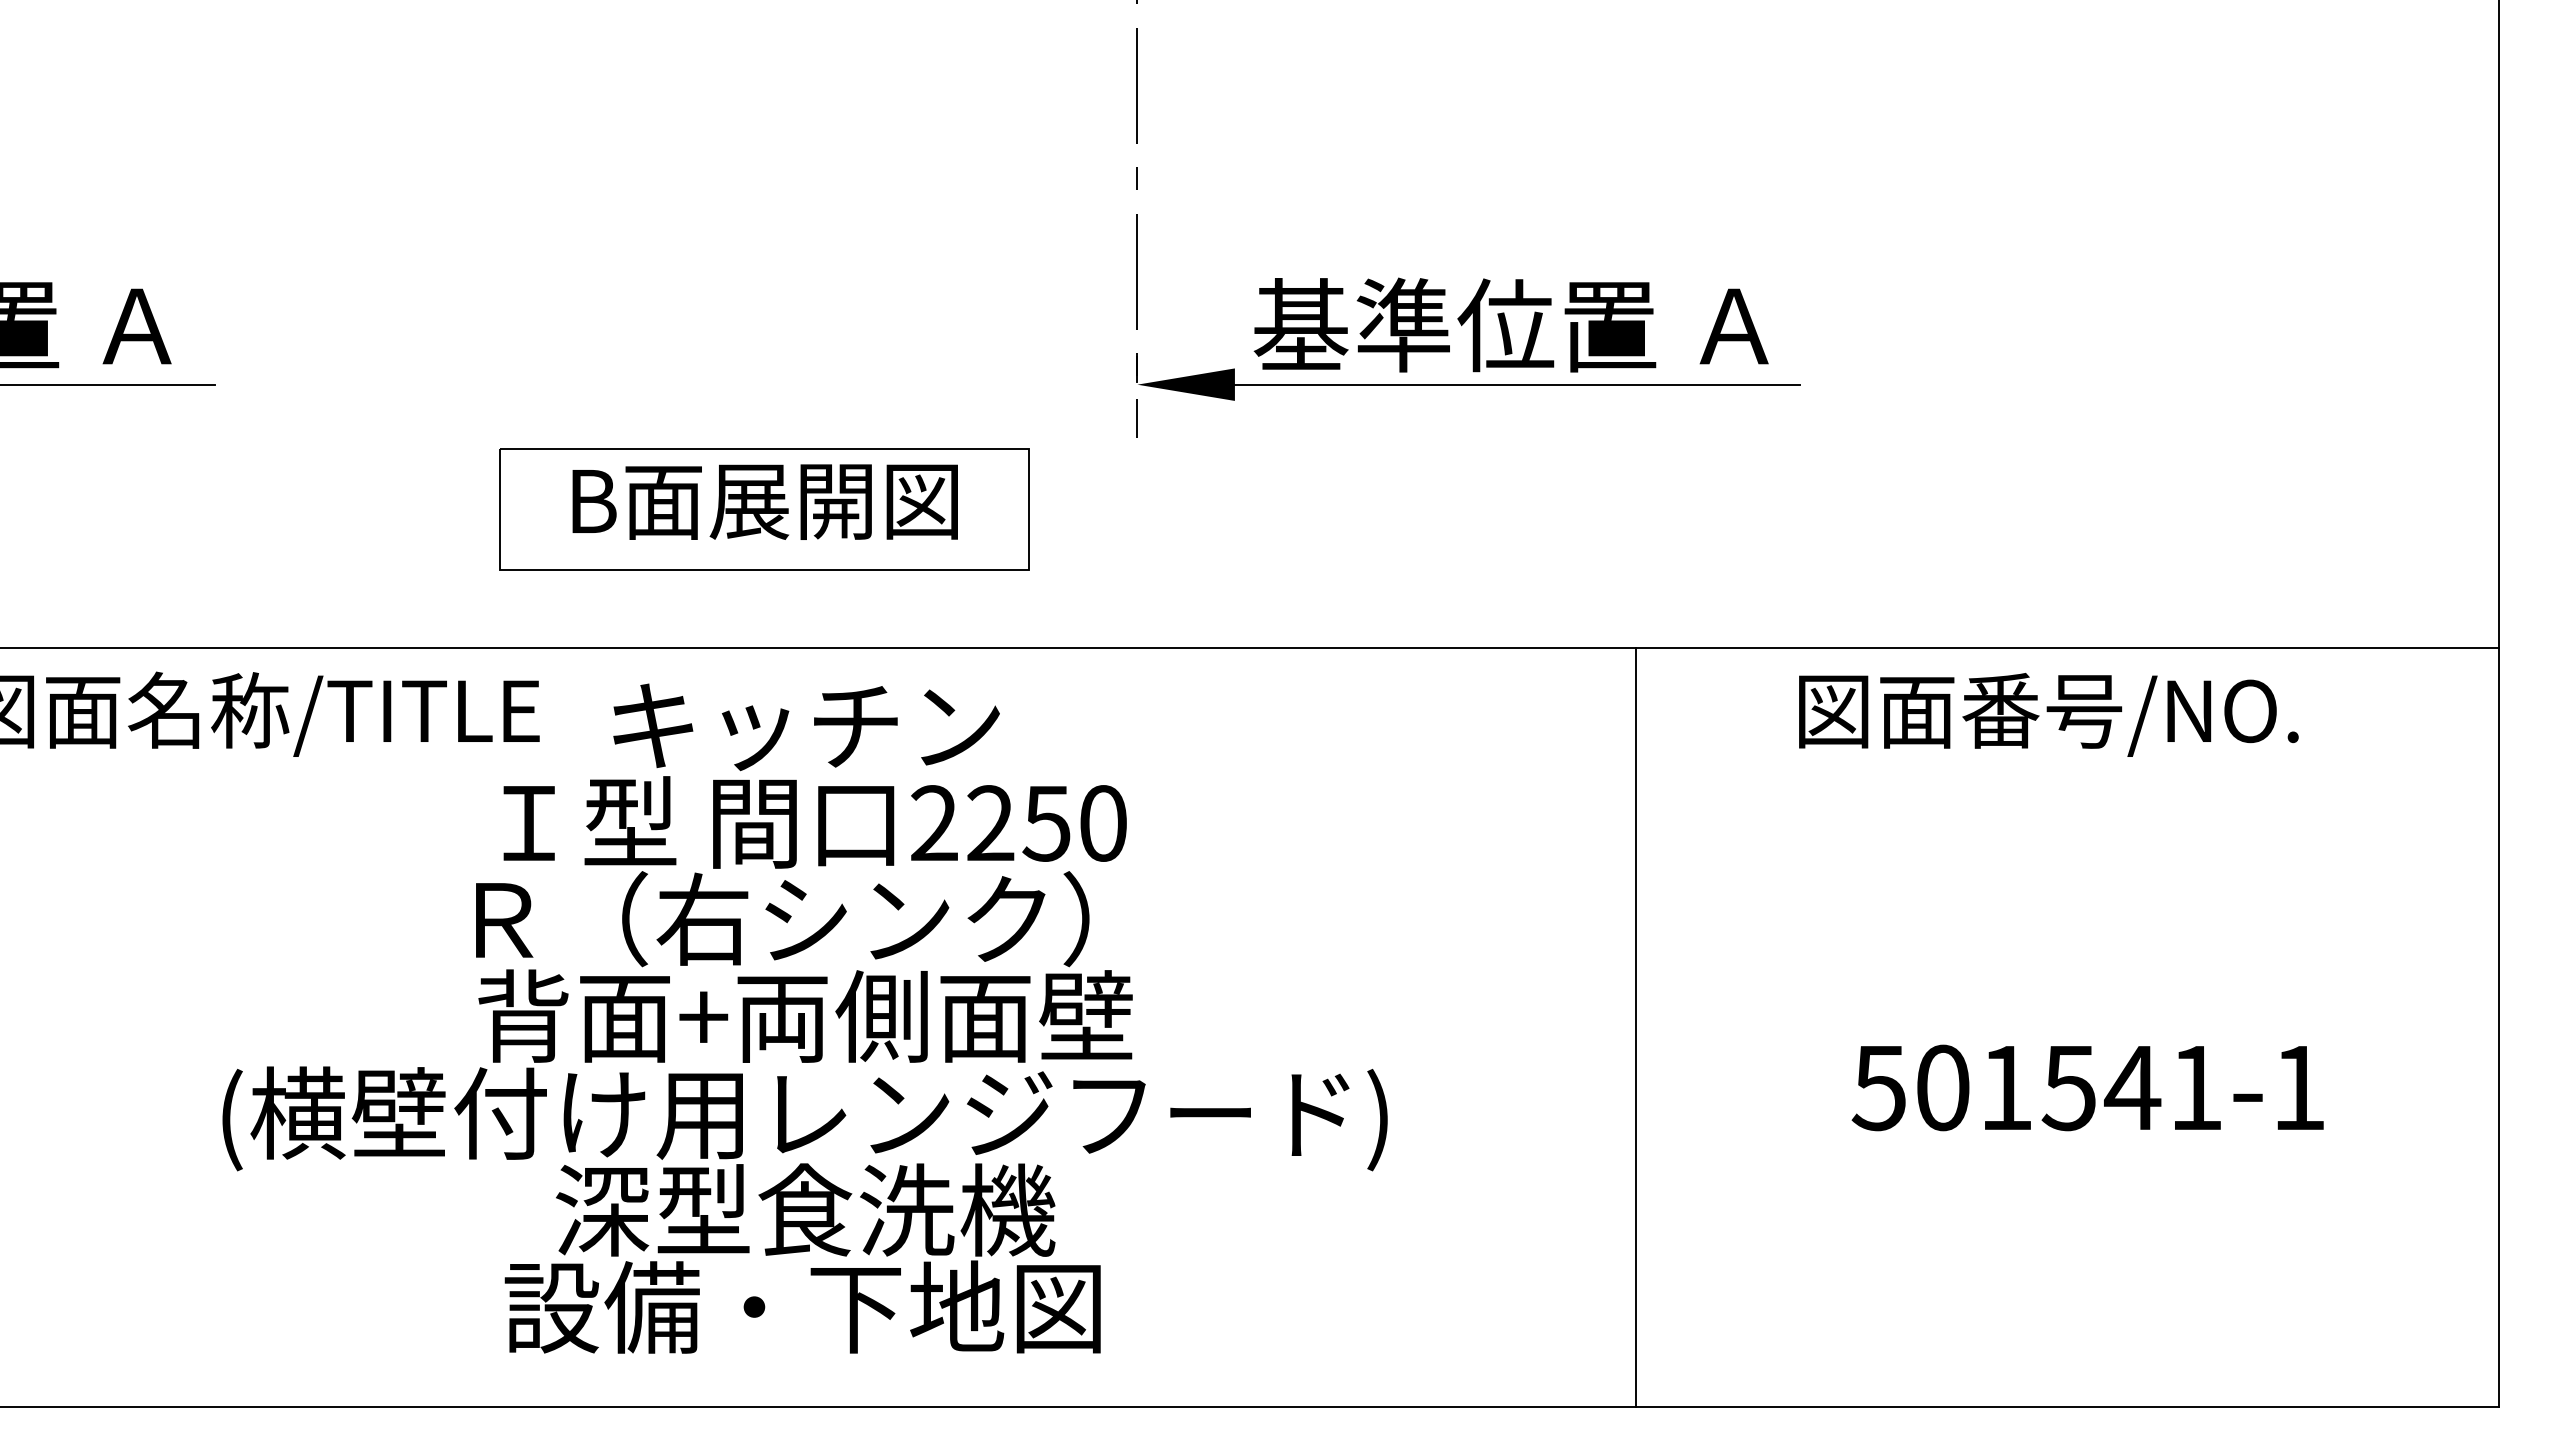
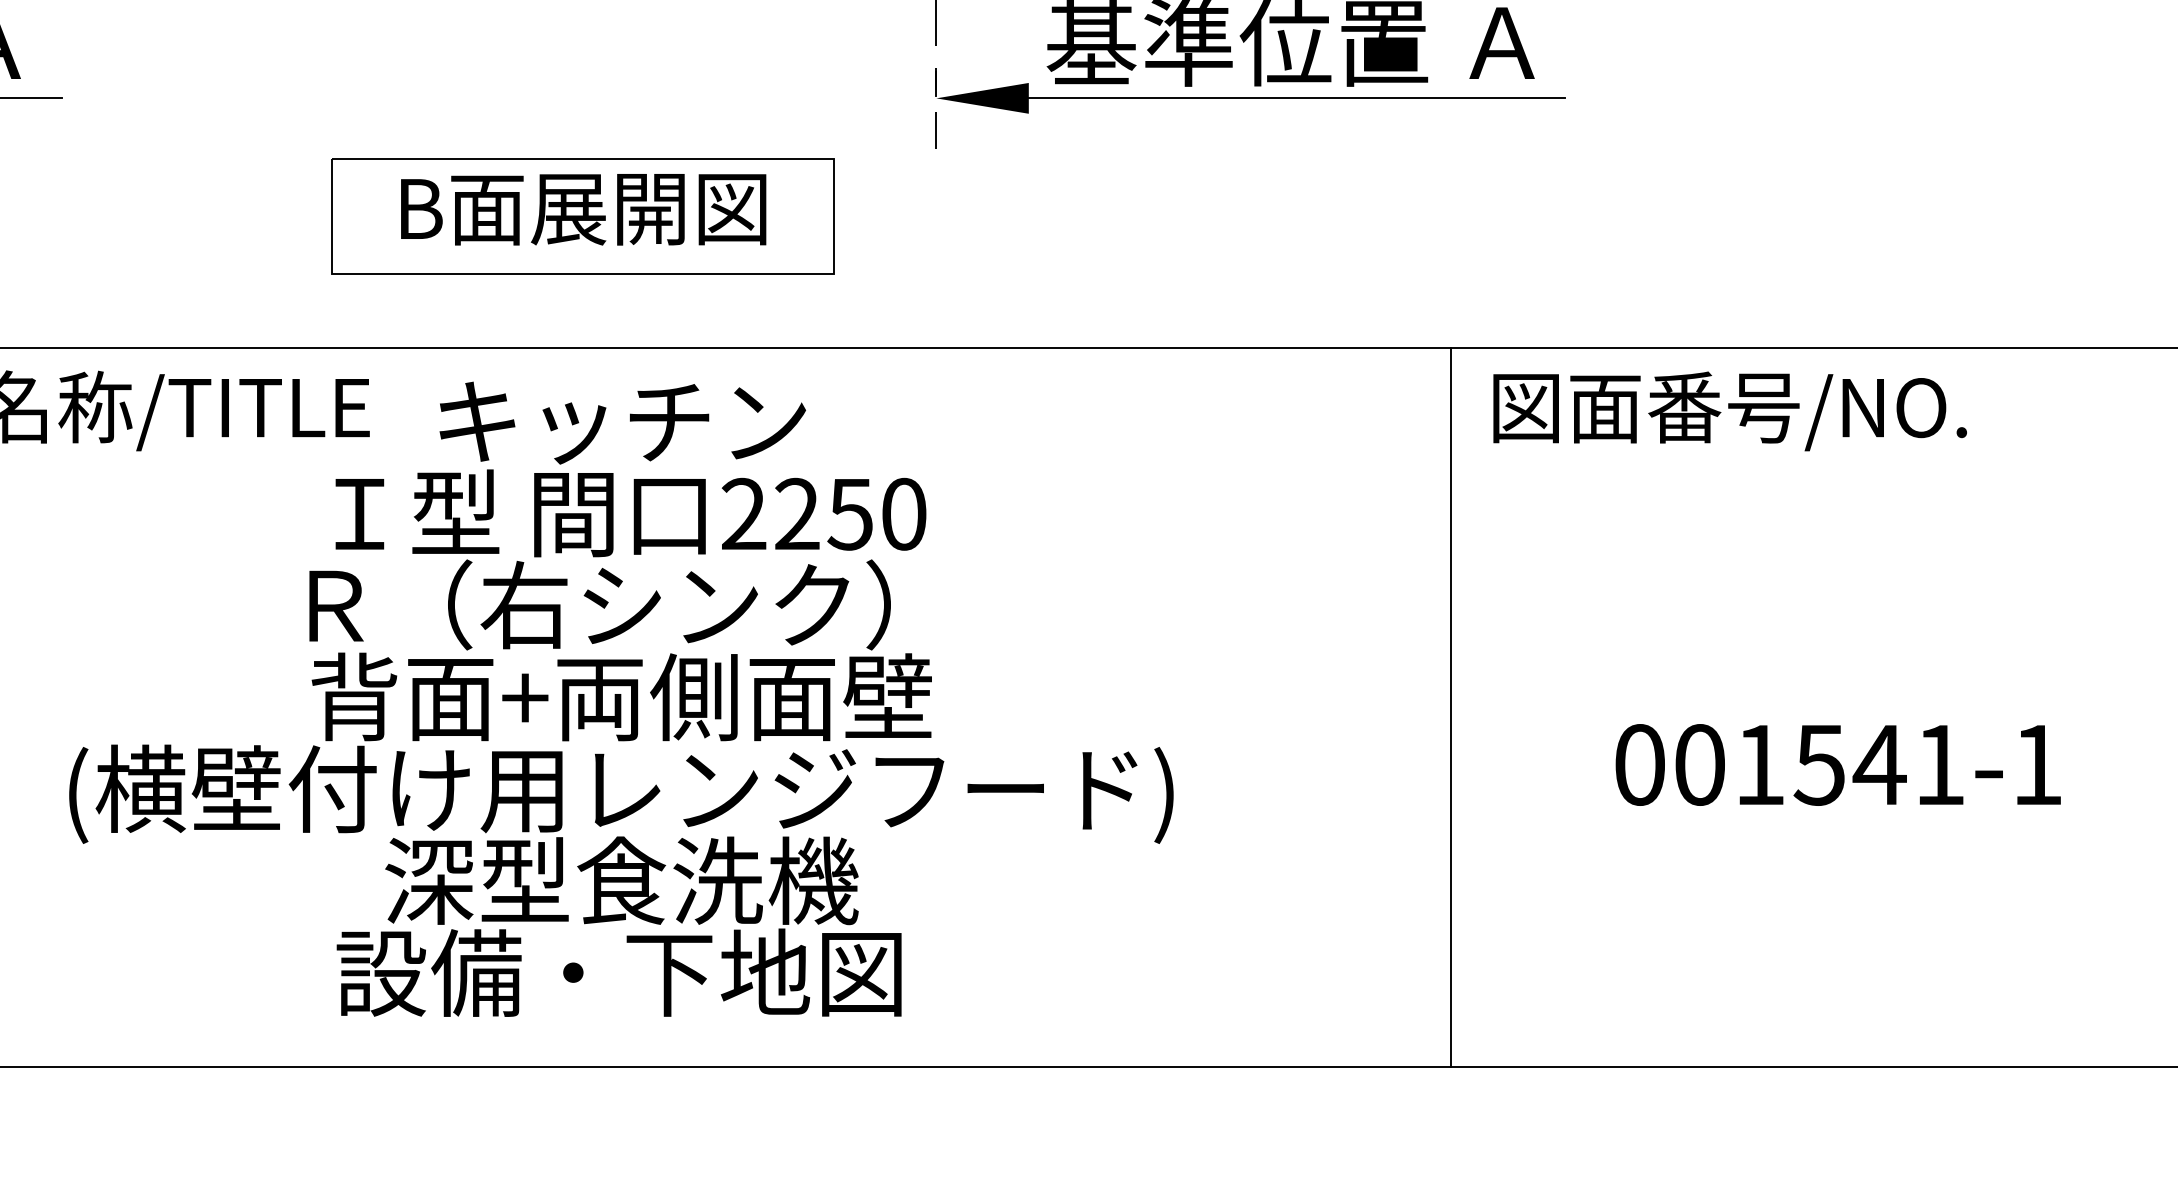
text: (2048, 714) -> (1729, 411), moved
line: (1635, 1026) -> (1451, 706), moved
text: (1878, 1087) -> (1638, 764), 501541-1 -> 001541-1

